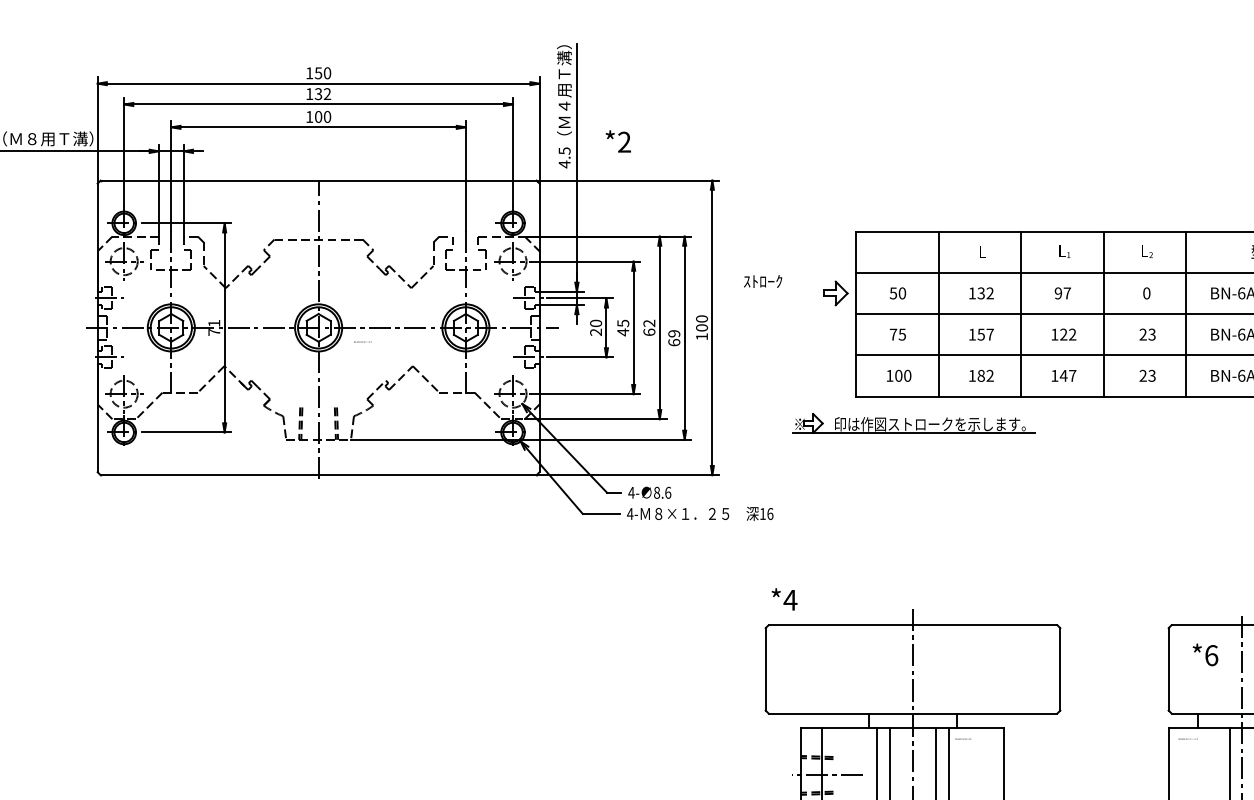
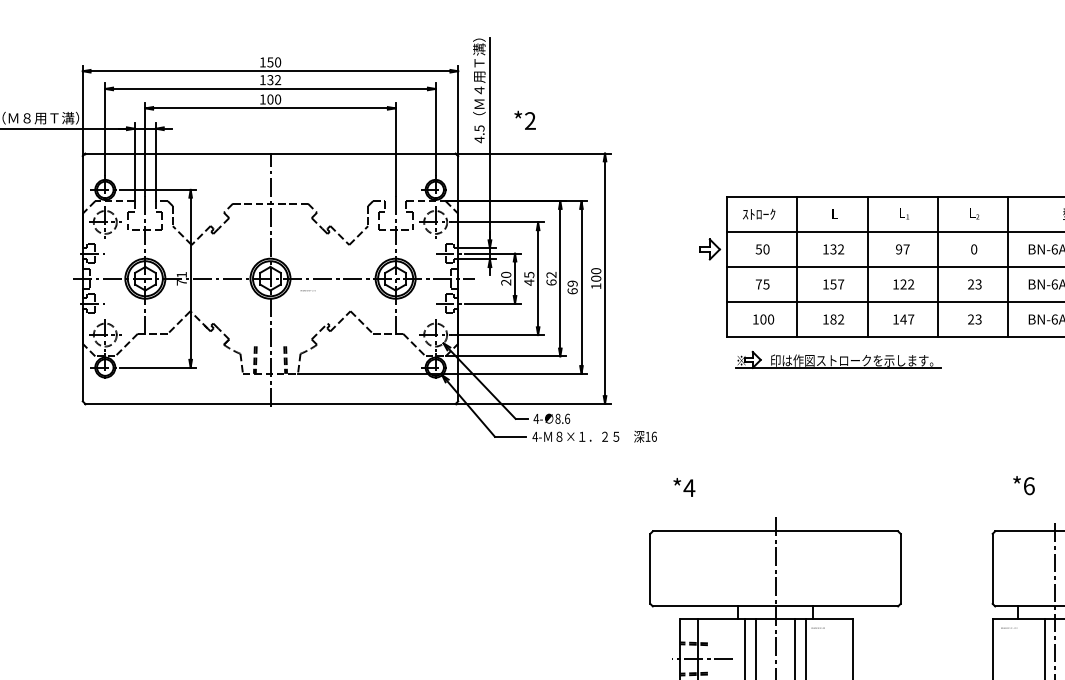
text: (763, 280) -> (759, 213), moved
part: (914, 422) -> (838, 359), moved
text: (784, 599) -> (684, 487), moved
text: (1204, 654) -> (1023, 485), moved

